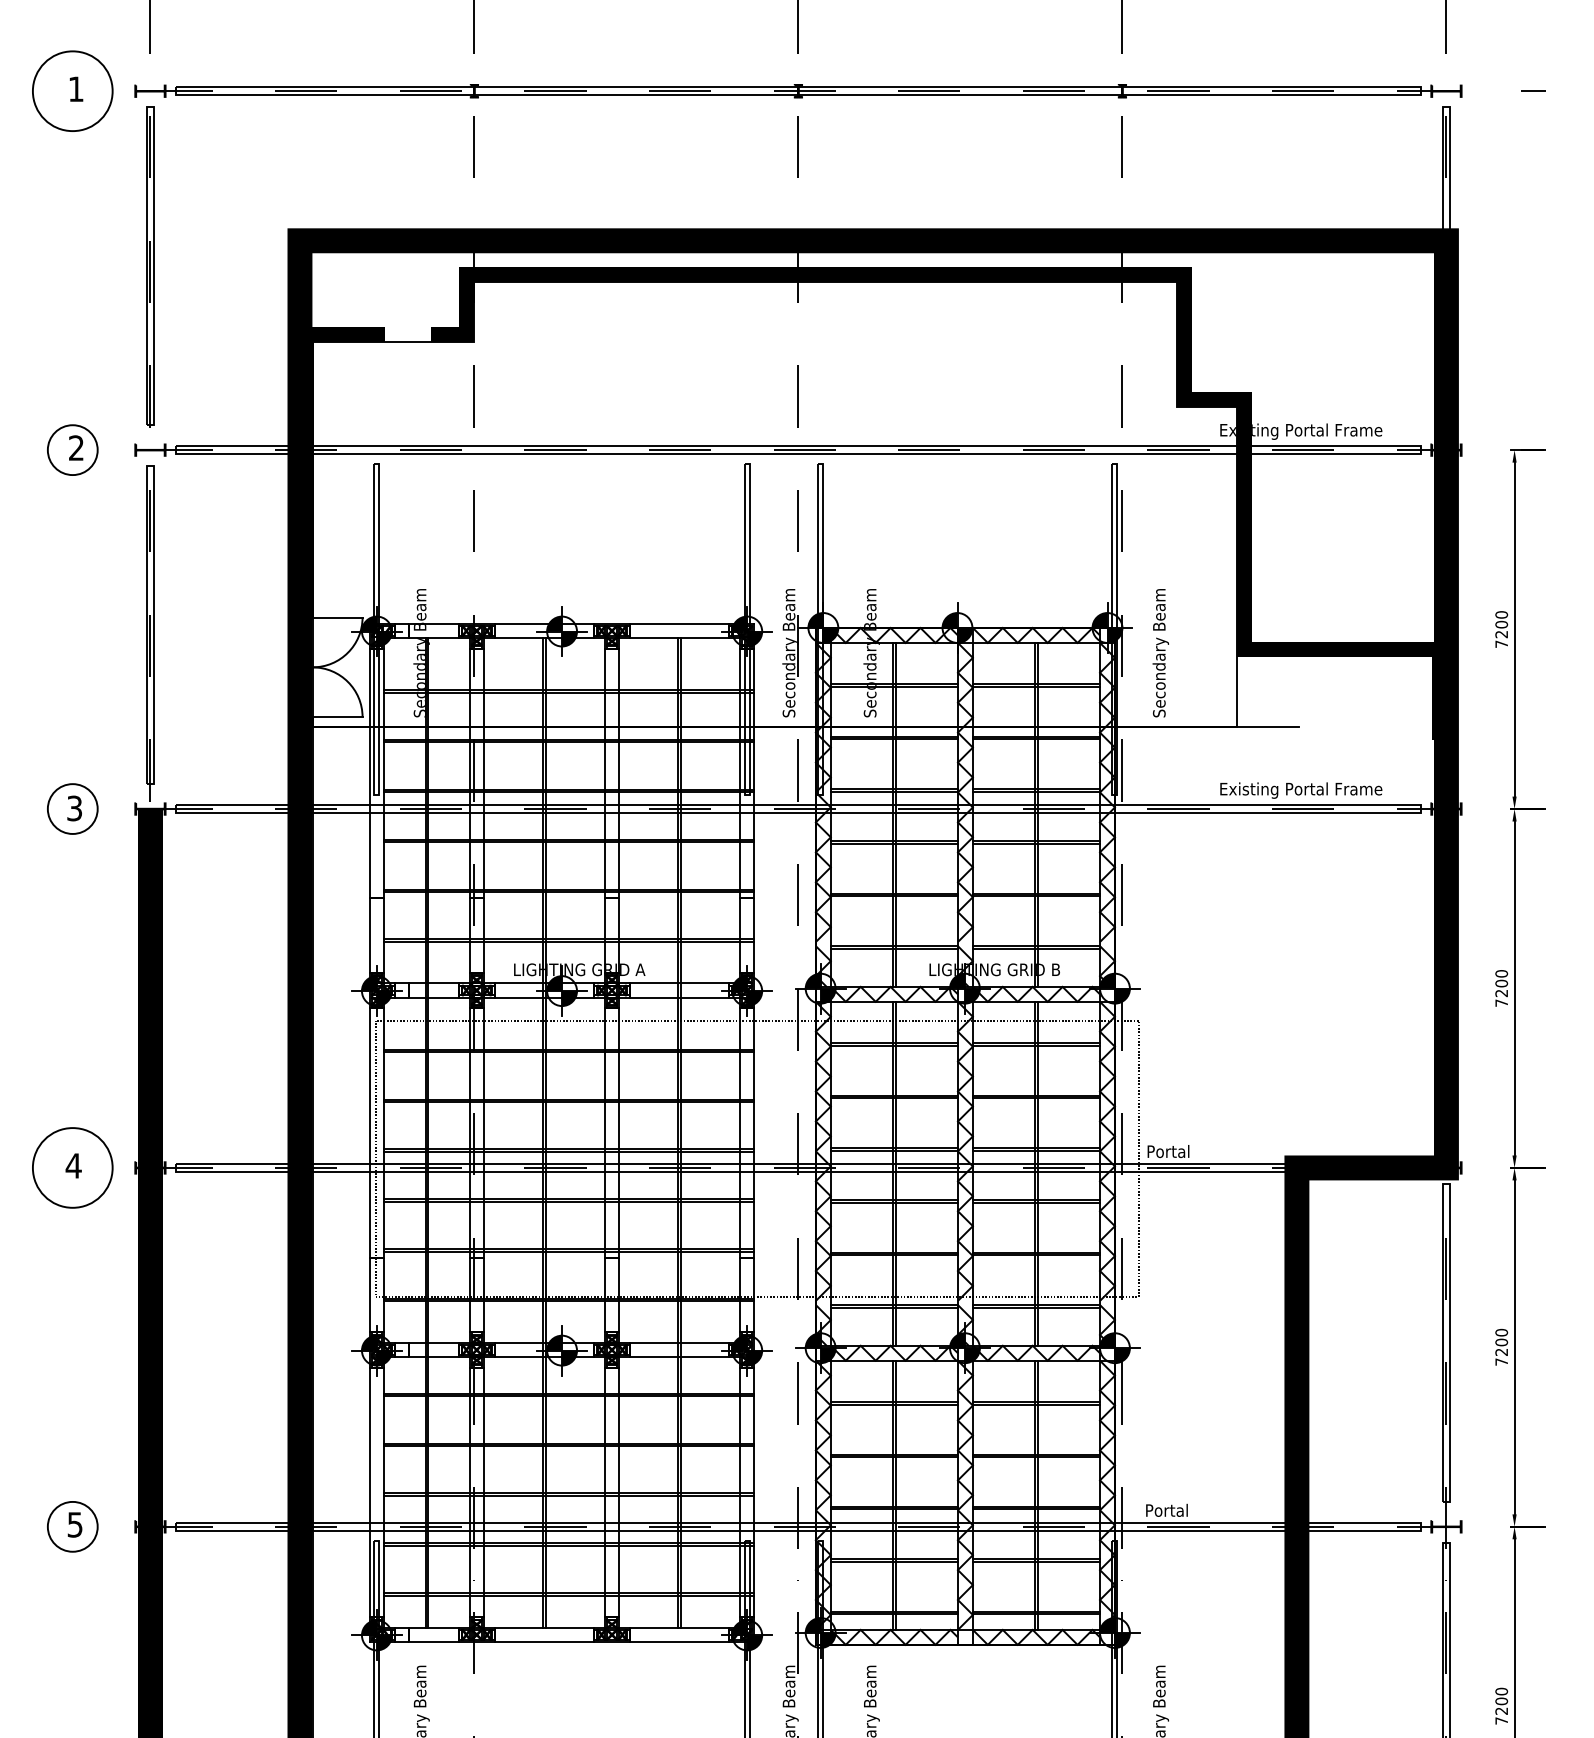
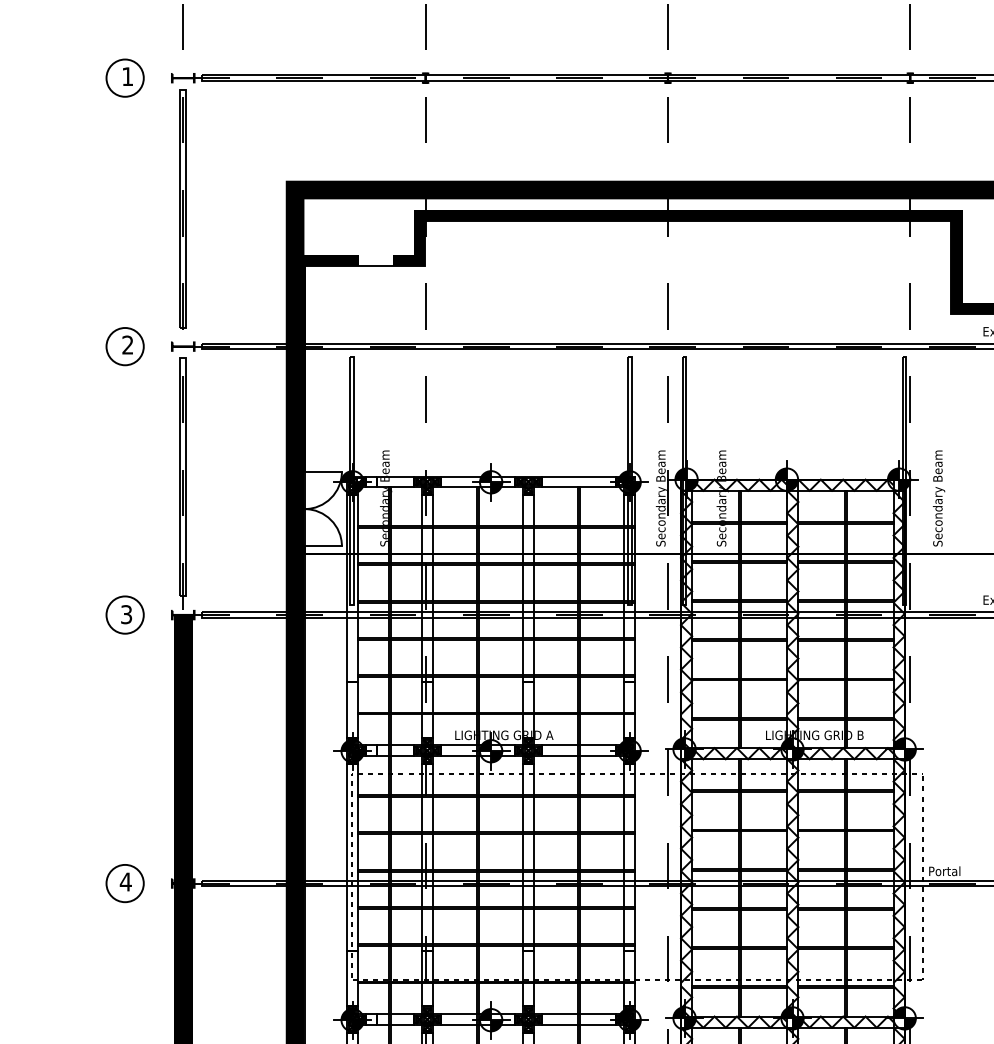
circle: (72, 91) -> (124, 78), size x0.62
circle: (72, 1167) -> (124, 883), size x0.62

